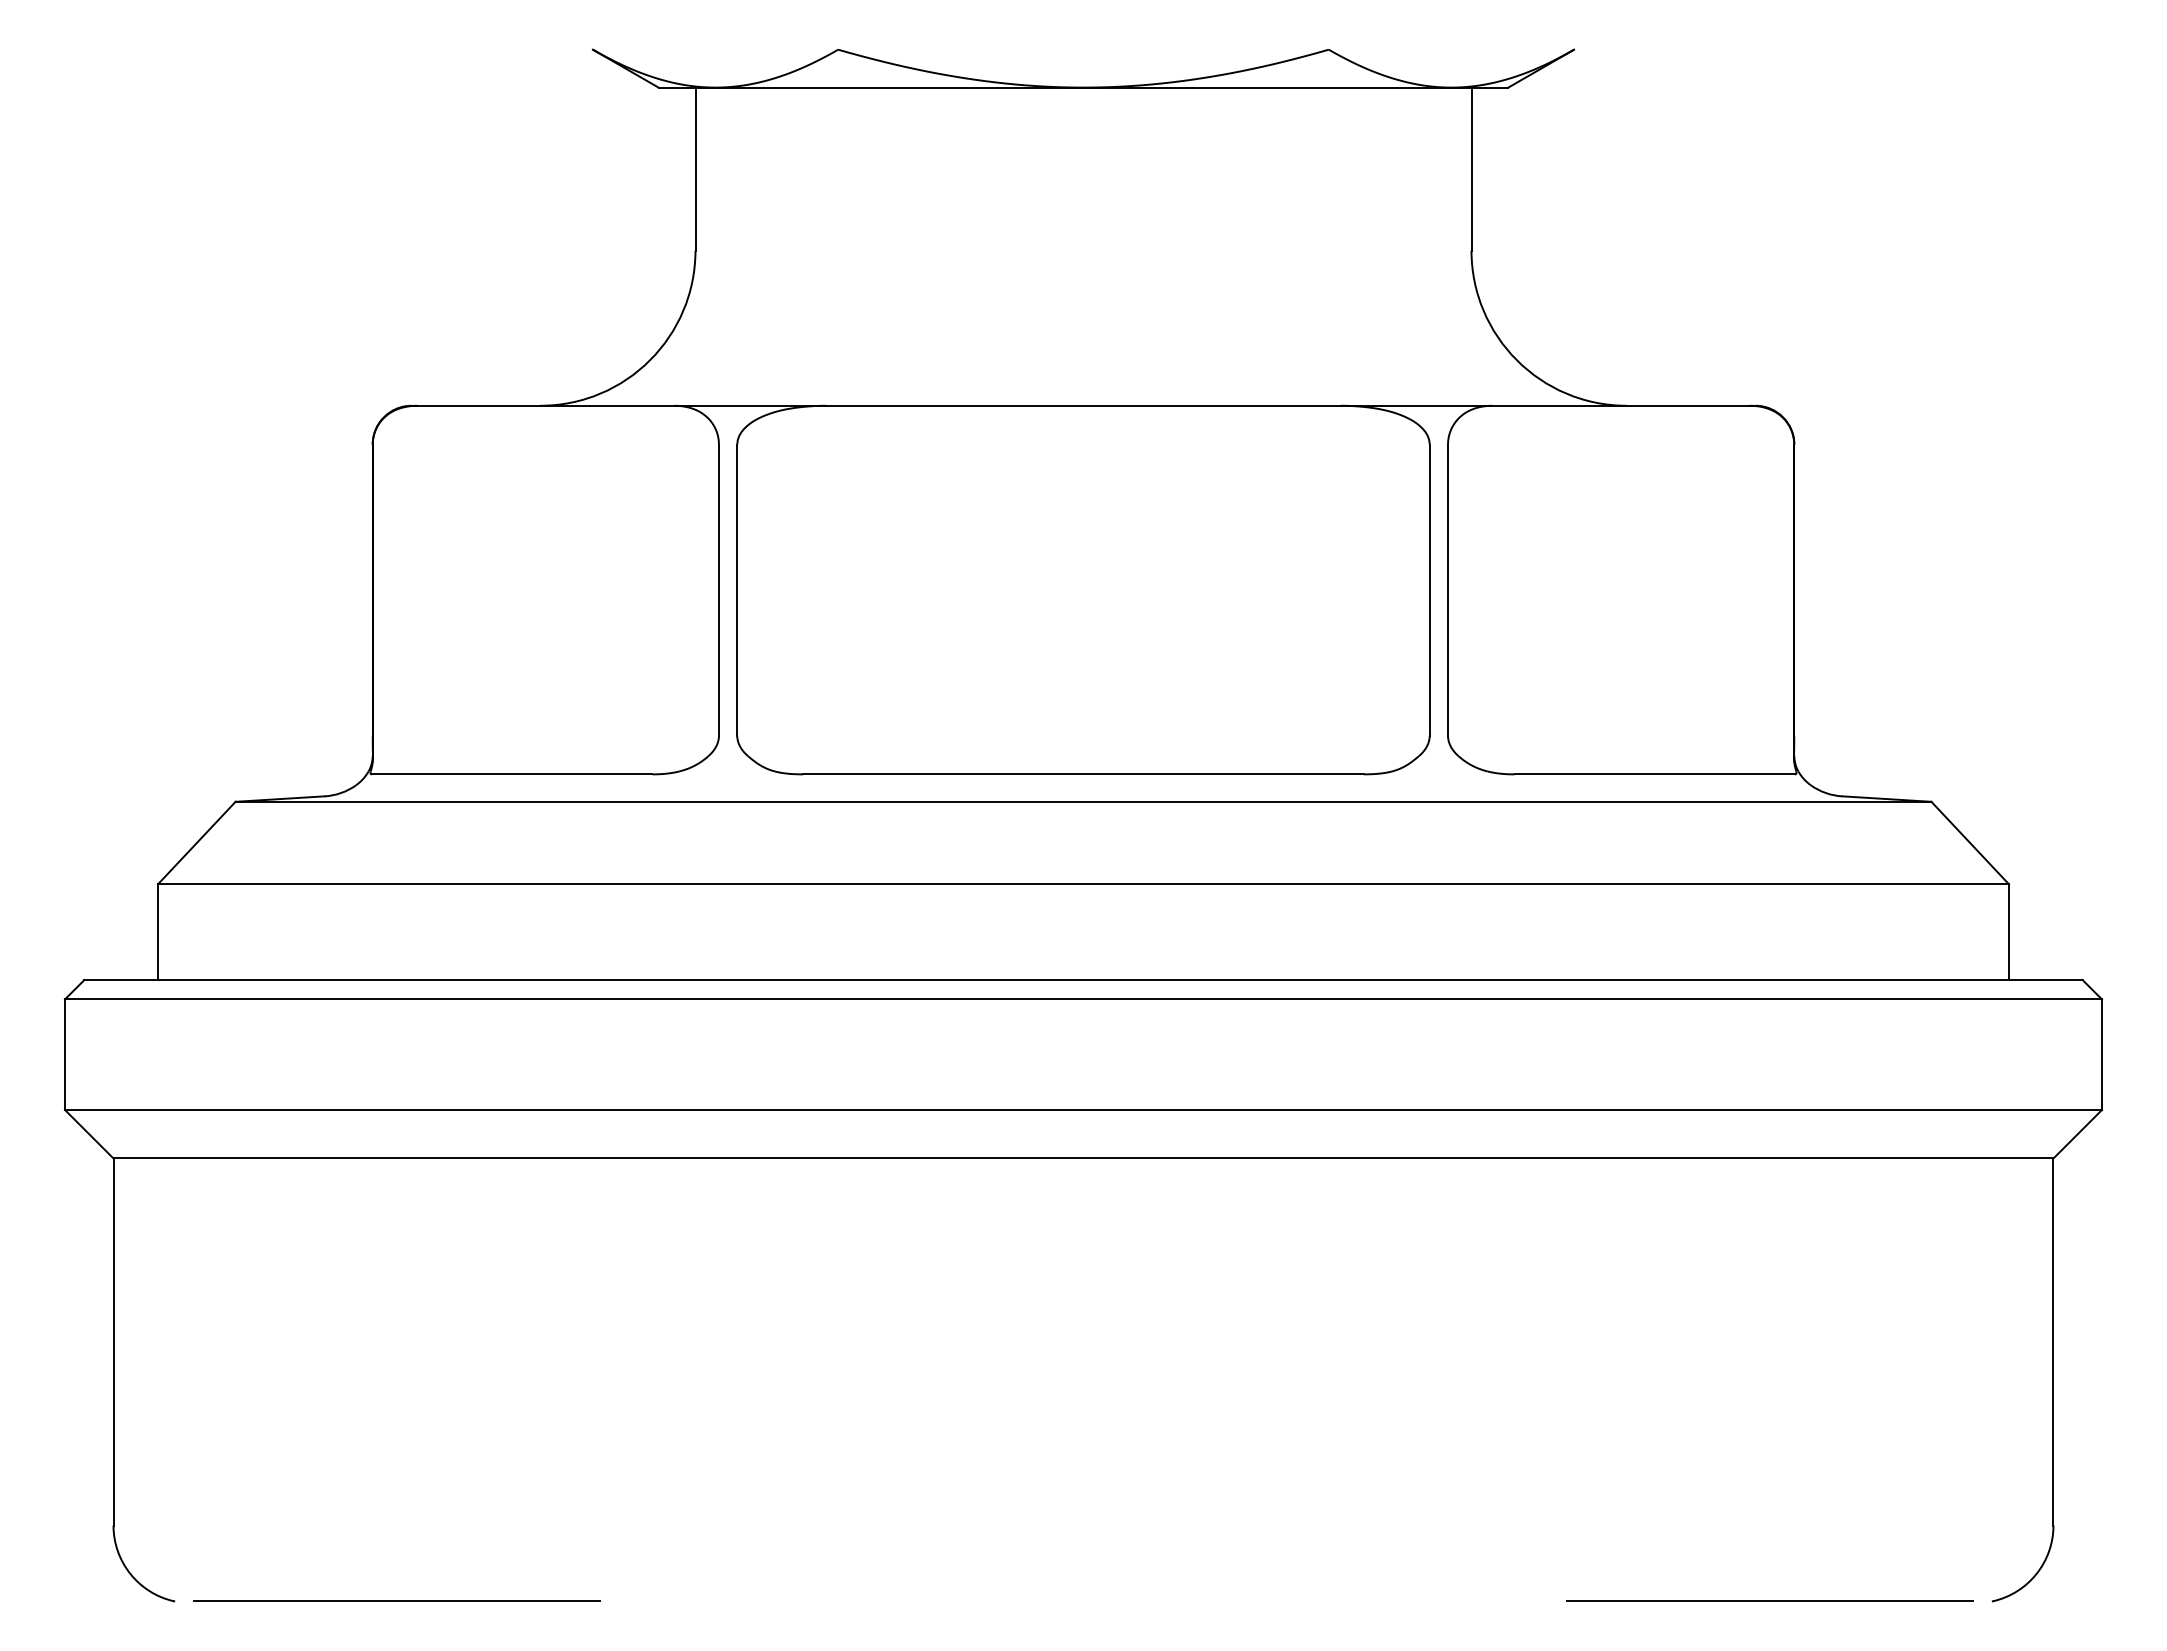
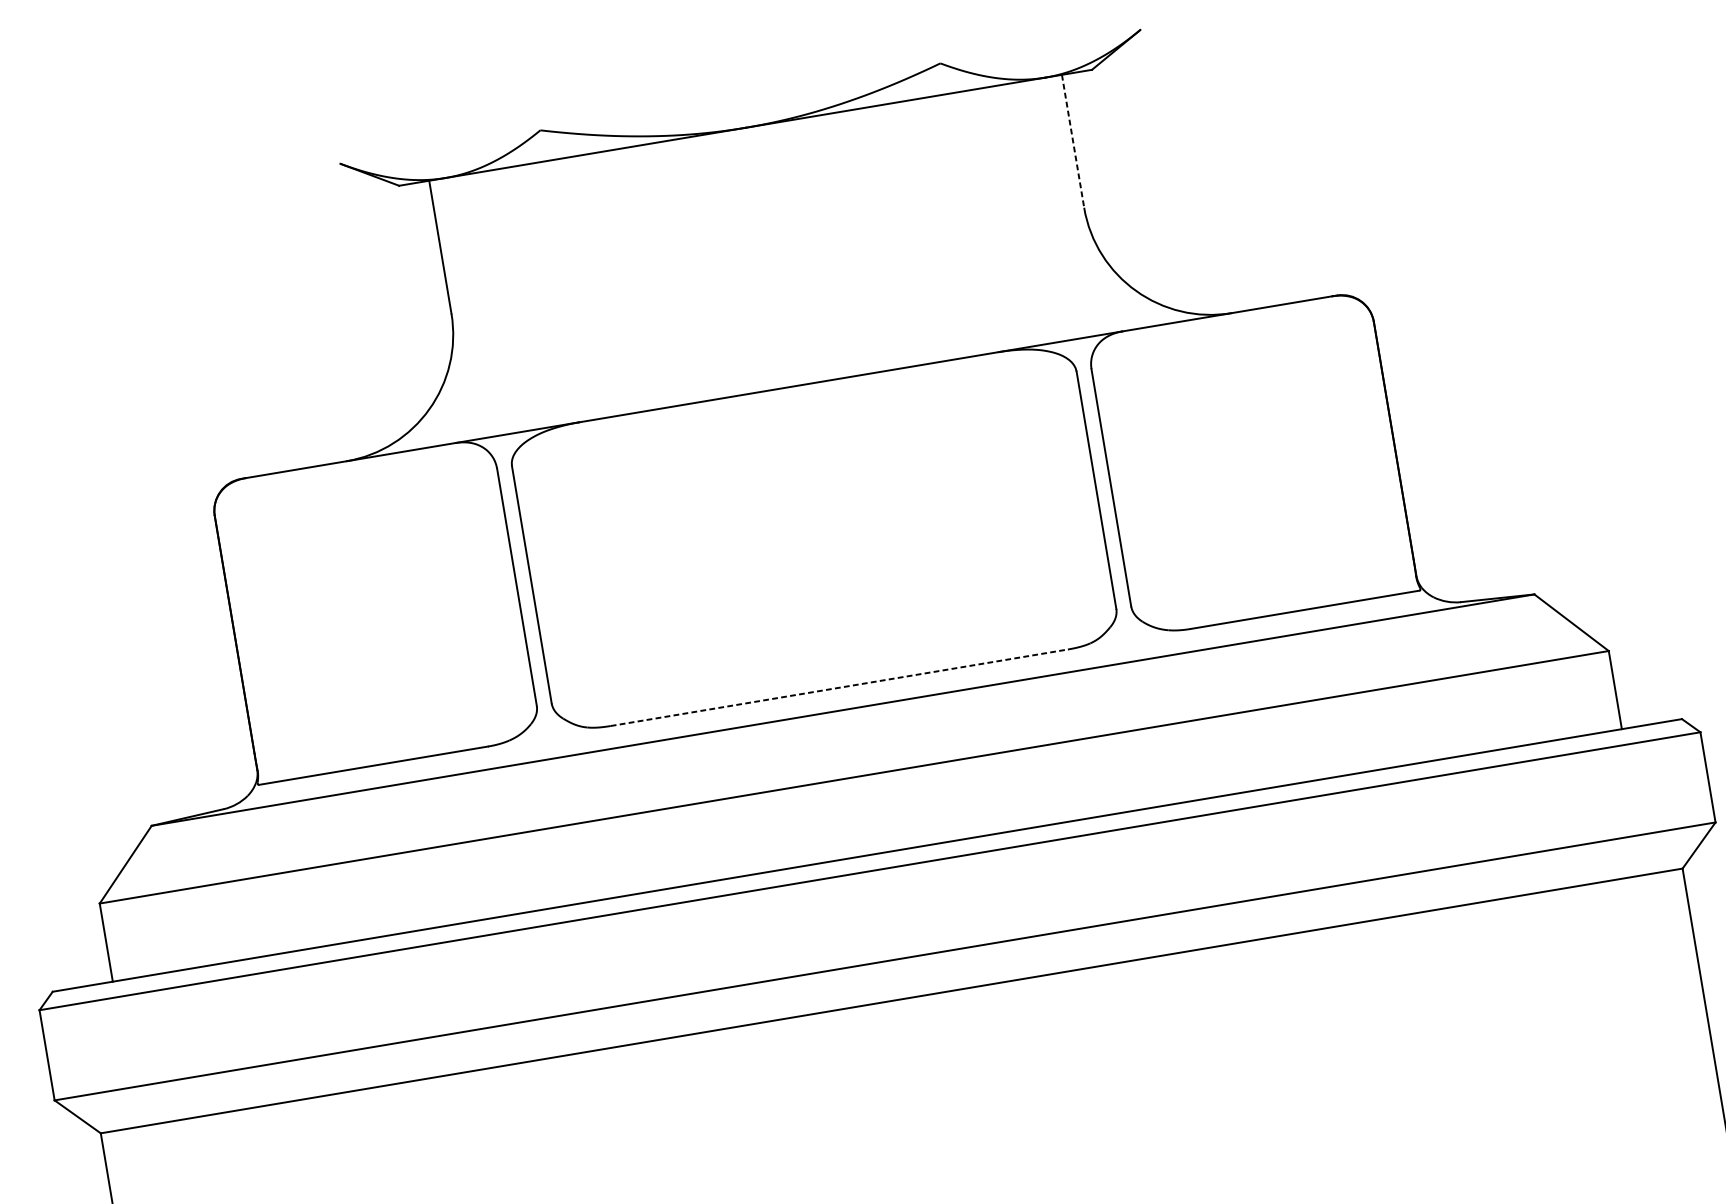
line: (1471, 169) -> (1073, 141), solid -> dashed
line: (1084, 774) -> (840, 687), solid -> dashed

